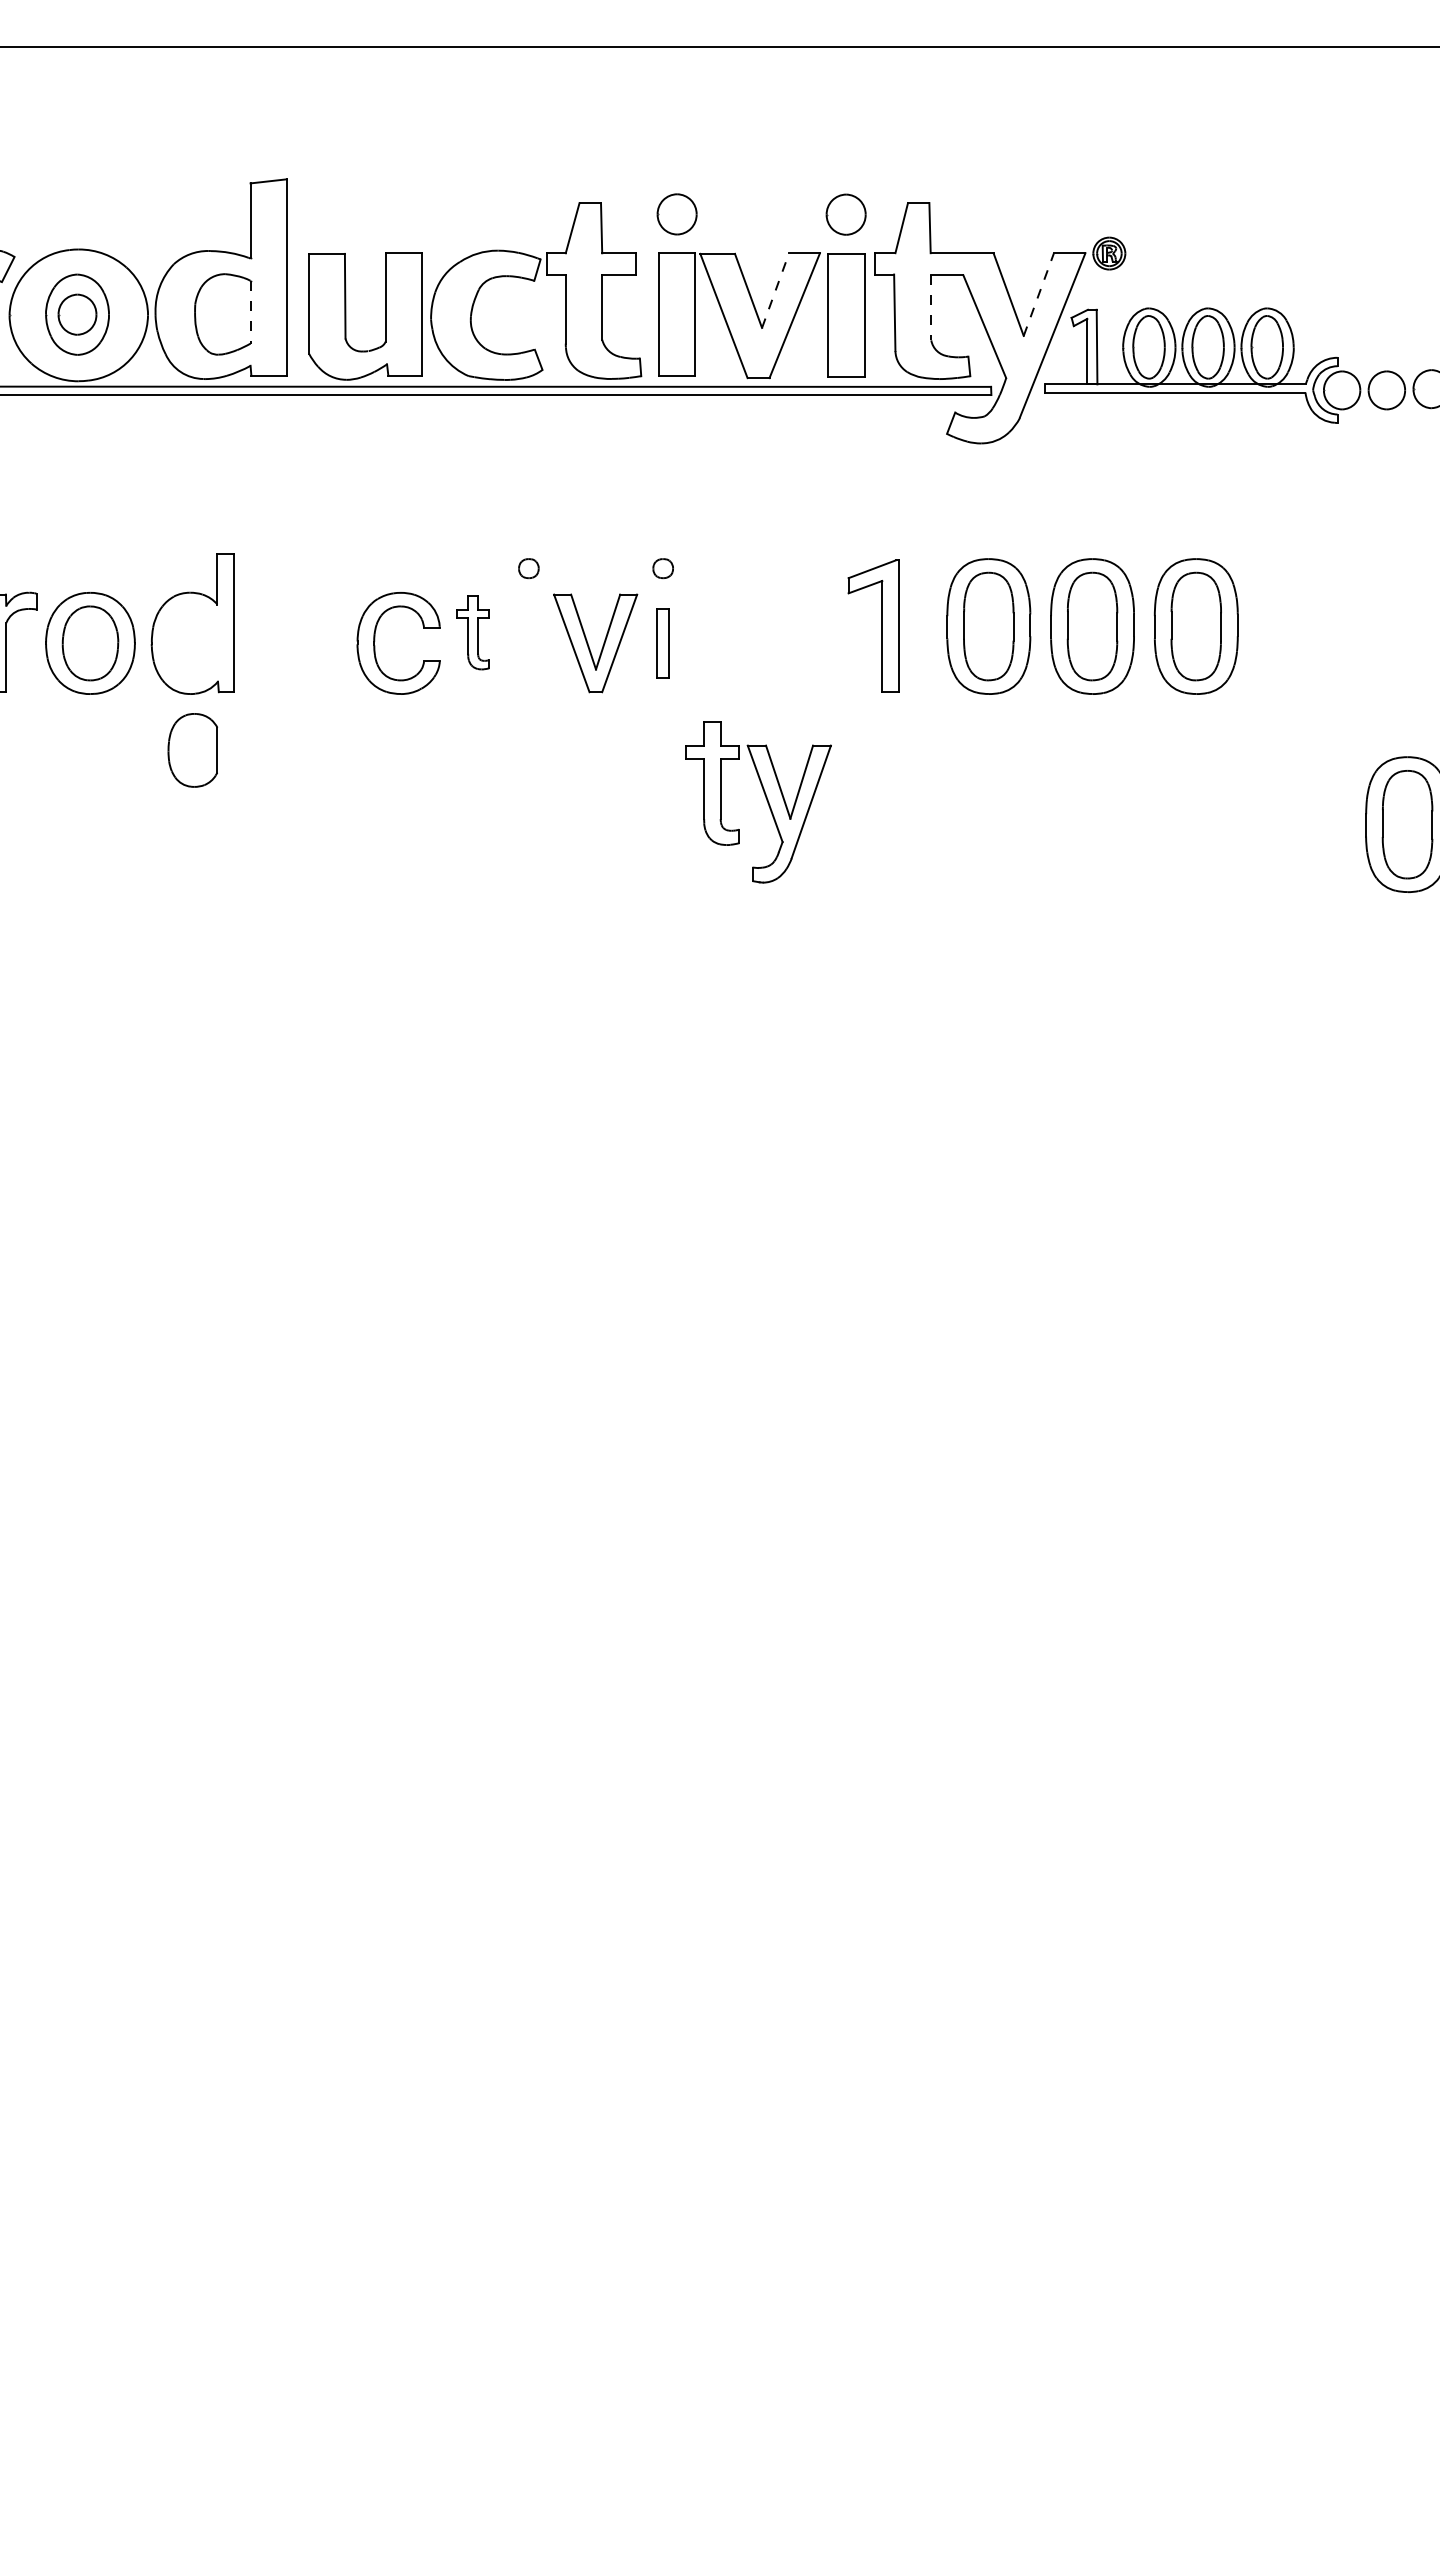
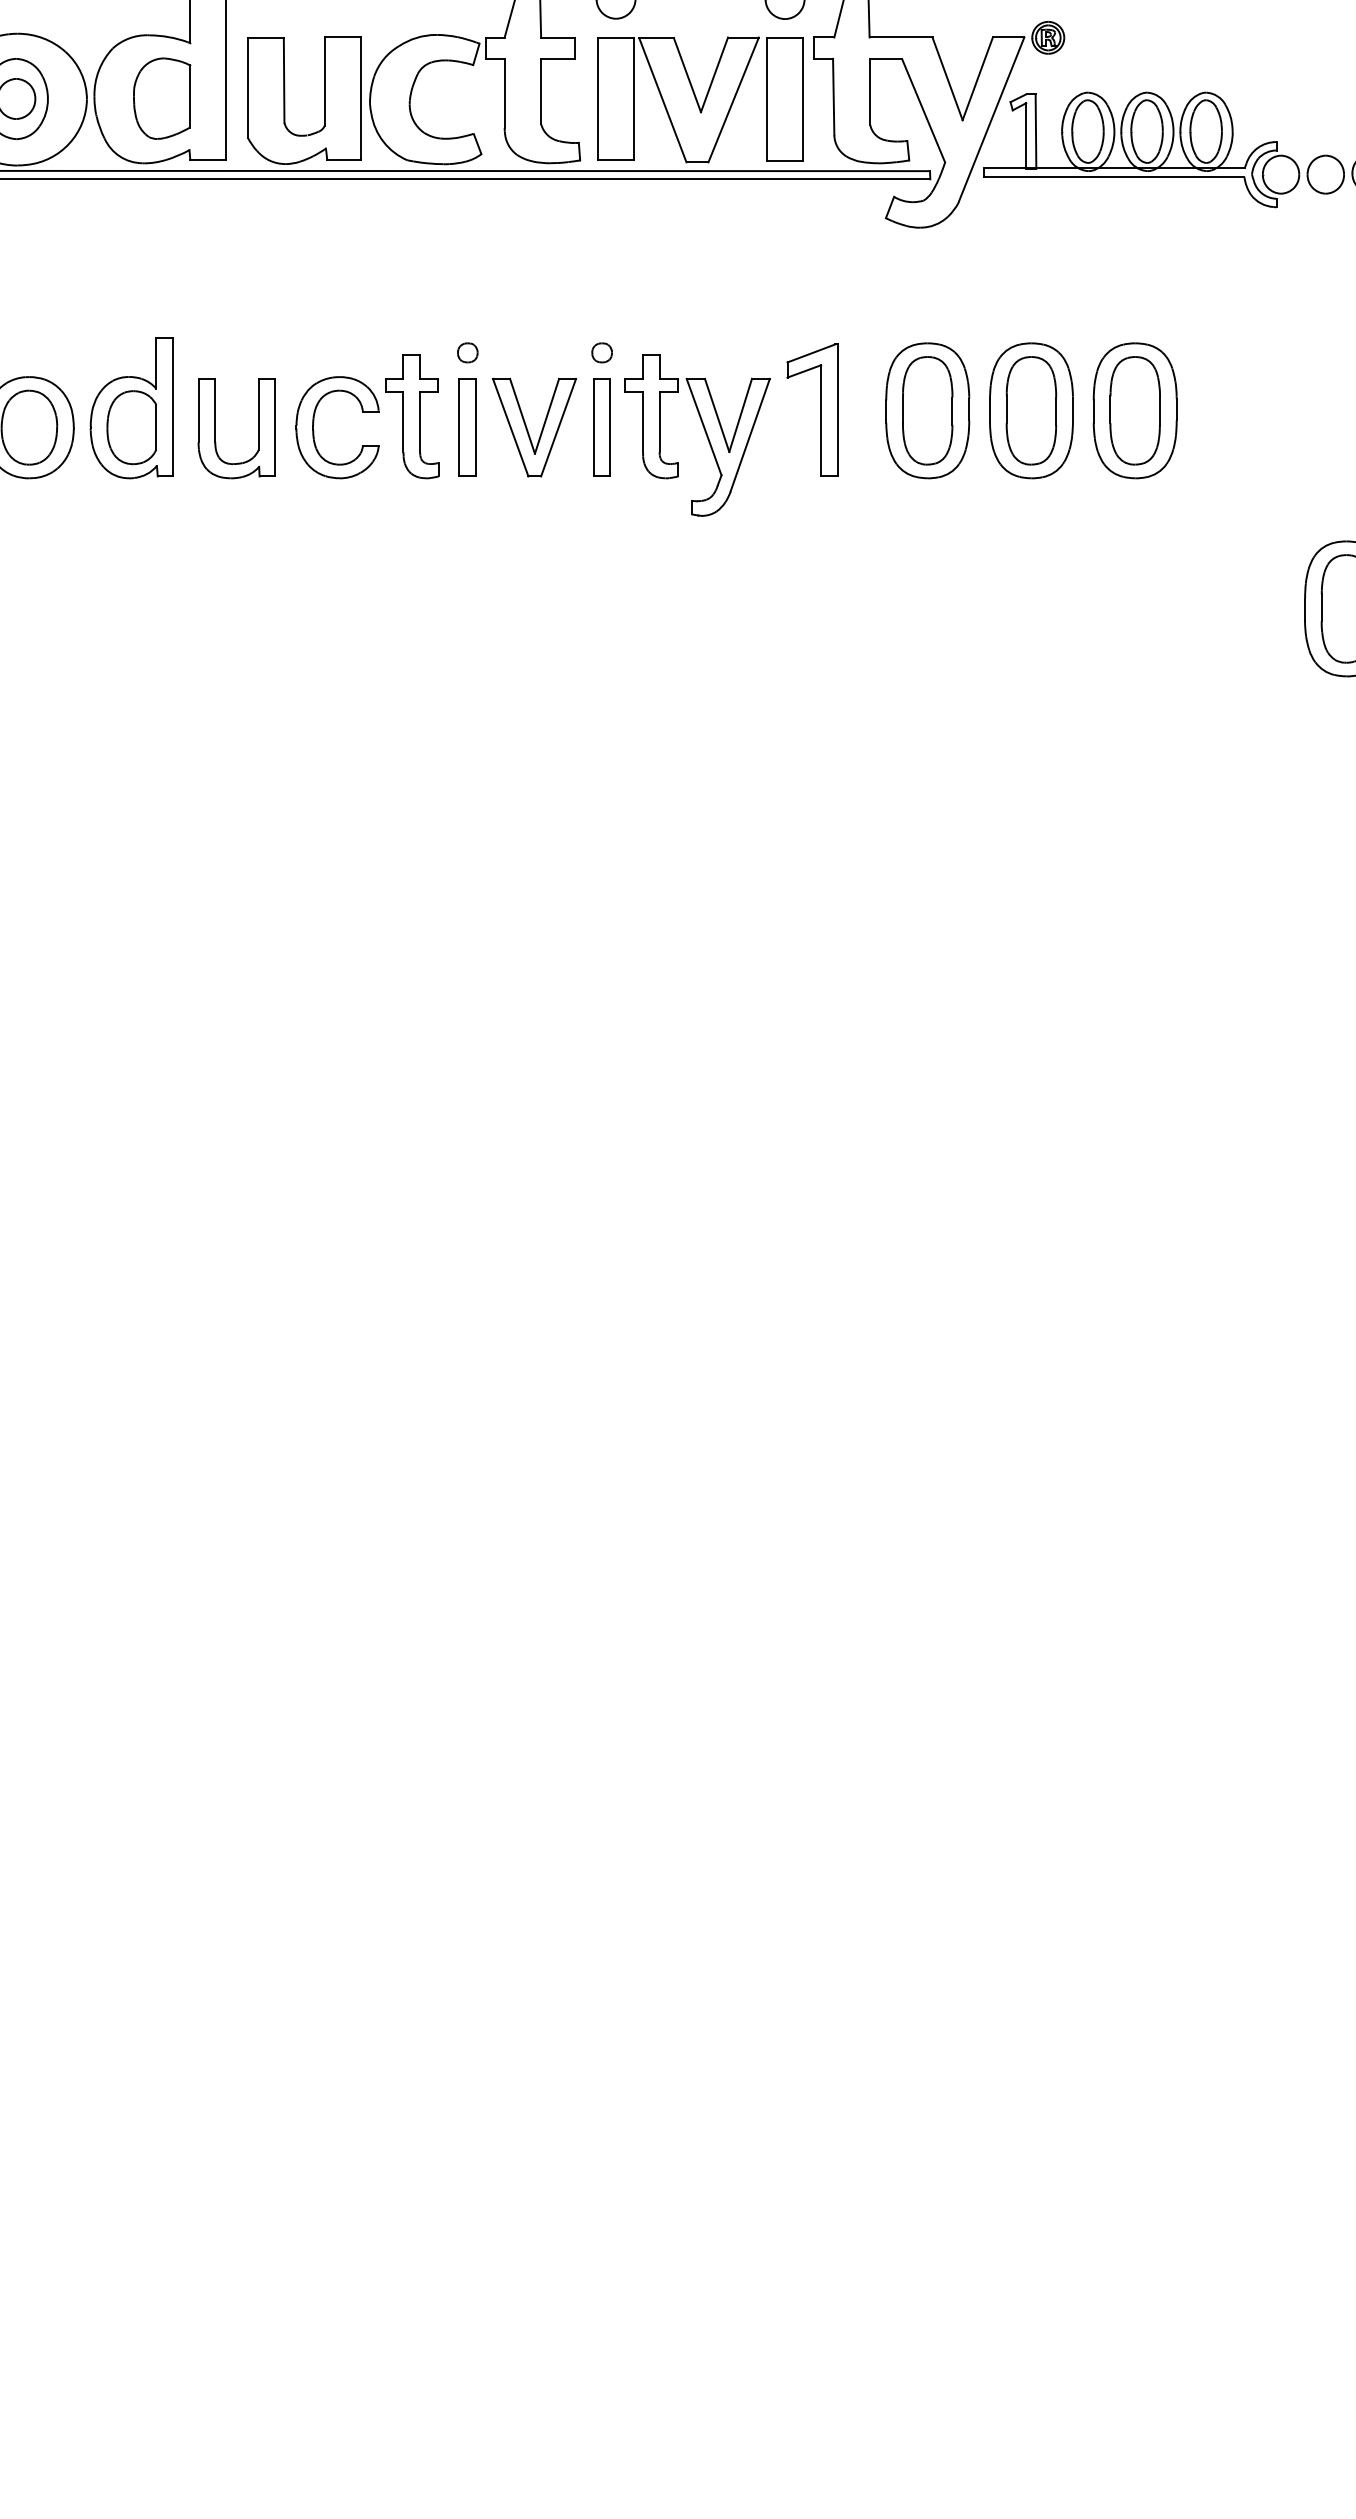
line: (775, 290) -> (714, 74), dashed -> solid
line: (1039, 294) -> (978, 78), dashed -> solid
line: (931, 307) -> (870, 91), dashed -> solid
line: (250, 312) -> (189, 96), dashed -> solid
part: (473, 632) -> (412, 416), size x1.67
part: (528, 643) -> (467, 427), added
part: (662, 643) -> (601, 427), size x1.43
part: (276, 644) -> (215, 428), added
part: (192, 750) -> (131, 427), moved
part: (765, 798) -> (704, 431), moved

